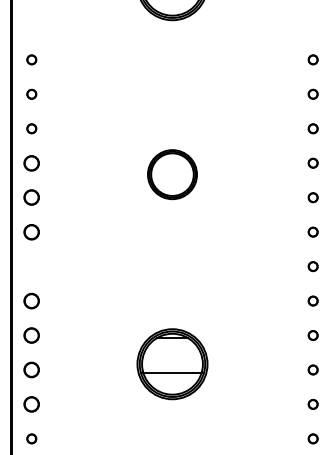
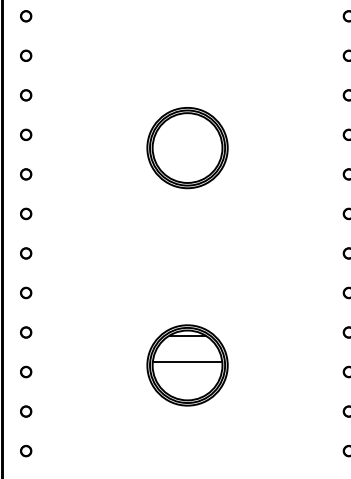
part: (31, 162) -> (25, 134), size x0.62
part: (172, 174) -> (187, 147), size x1.43
part: (31, 197) -> (25, 174), size x0.62
part: (31, 231) -> (25, 213), size x0.62
part: (31, 266) -> (25, 253), added
part: (31, 300) -> (25, 292), size x0.62
circle: (31, 335) -> (25, 332), size x0.62
part: (31, 369) -> (25, 371), size x0.62
line: (172, 373) -> (187, 362), moved
circle: (31, 404) -> (25, 411), size x0.62

